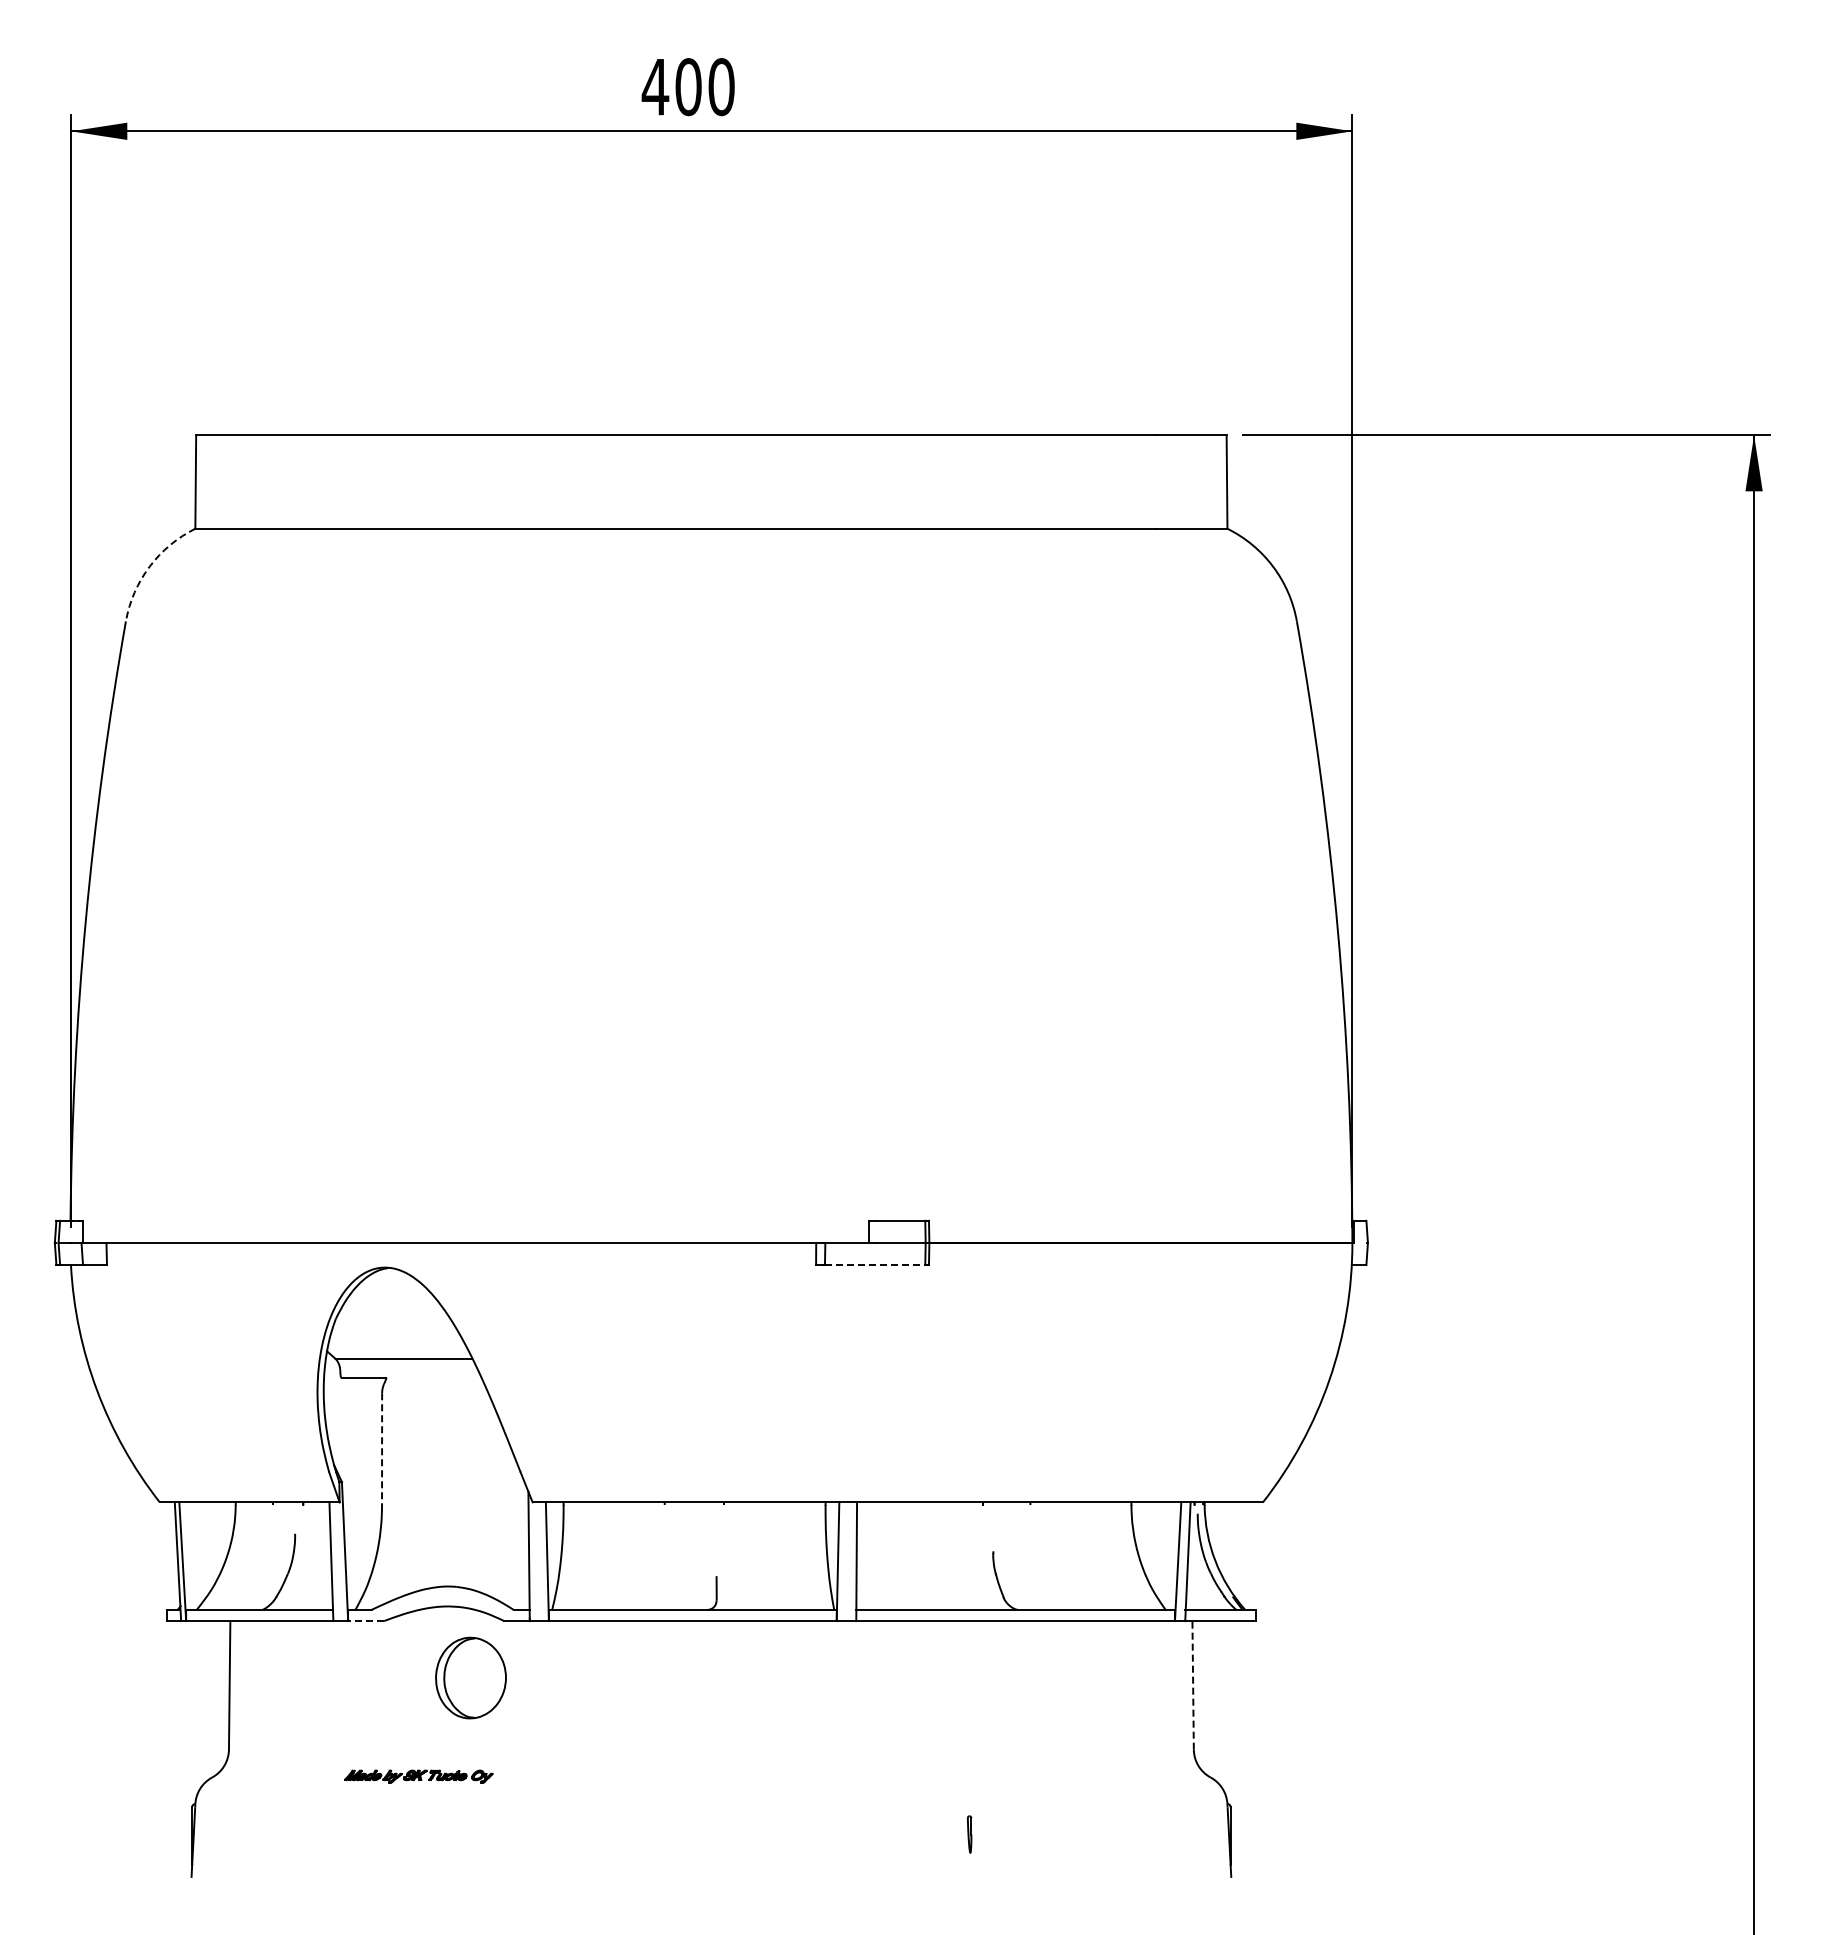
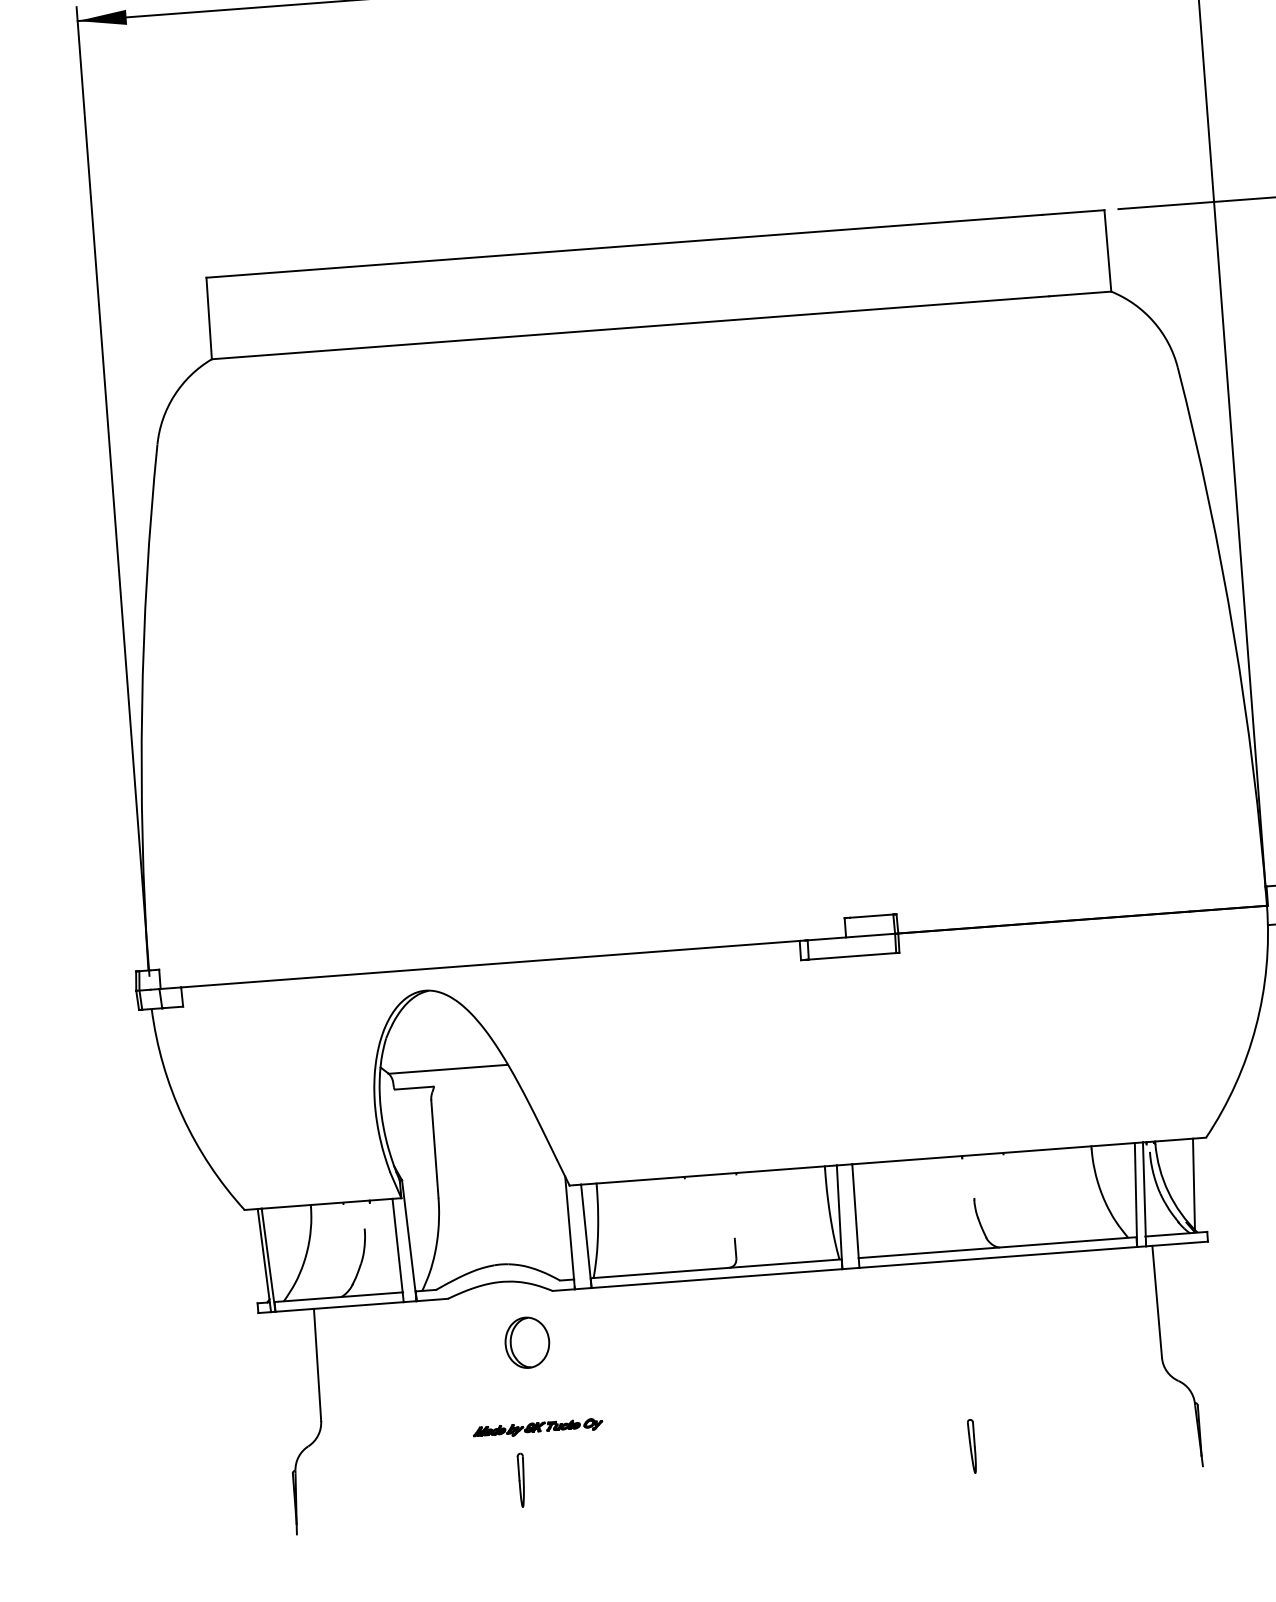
arc: (149, 566) -> (174, 395), dashed -> solid
line: (875, 1265) -> (852, 956), dashed -> solid
line: (382, 1449) -> (435, 1149), dashed -> solid
line: (1245, 1554) -> (1194, 1184), added
line: (366, 1621) -> (432, 1300), dashed -> solid
part: (470, 1677) -> (526, 1342), size x0.71
line: (1193, 1684) -> (1157, 1301), dashed -> solid
part: (418, 1776) -> (537, 1428), moved
part: (452, 1834) -> (521, 1480), added
part: (969, 1834) -> (972, 1446), size x1.67

